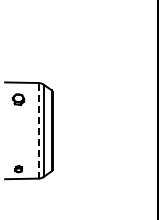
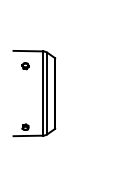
part: (18, 99) -> (25, 65), size x0.62
line: (38, 130) -> (42, 93), dashed -> solid

